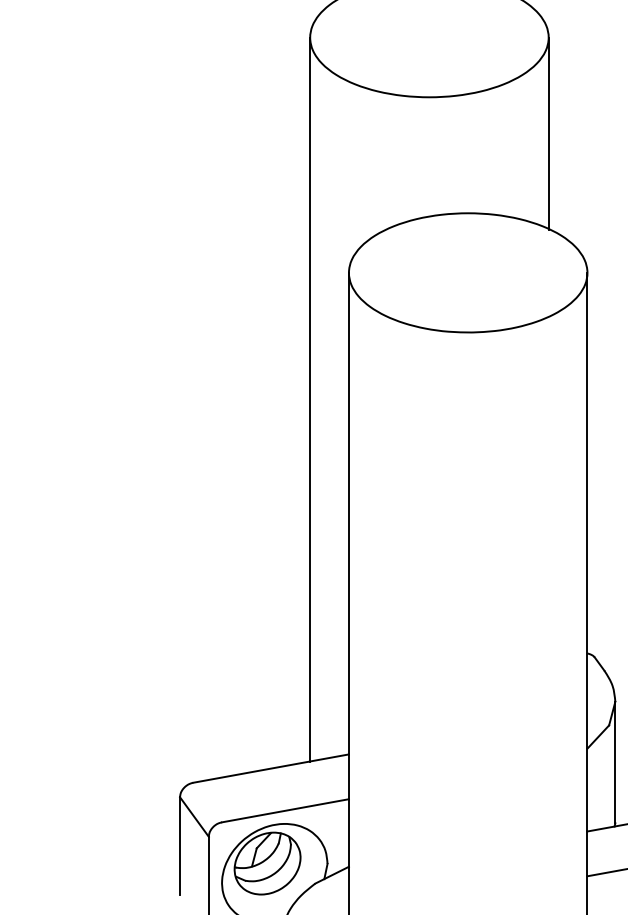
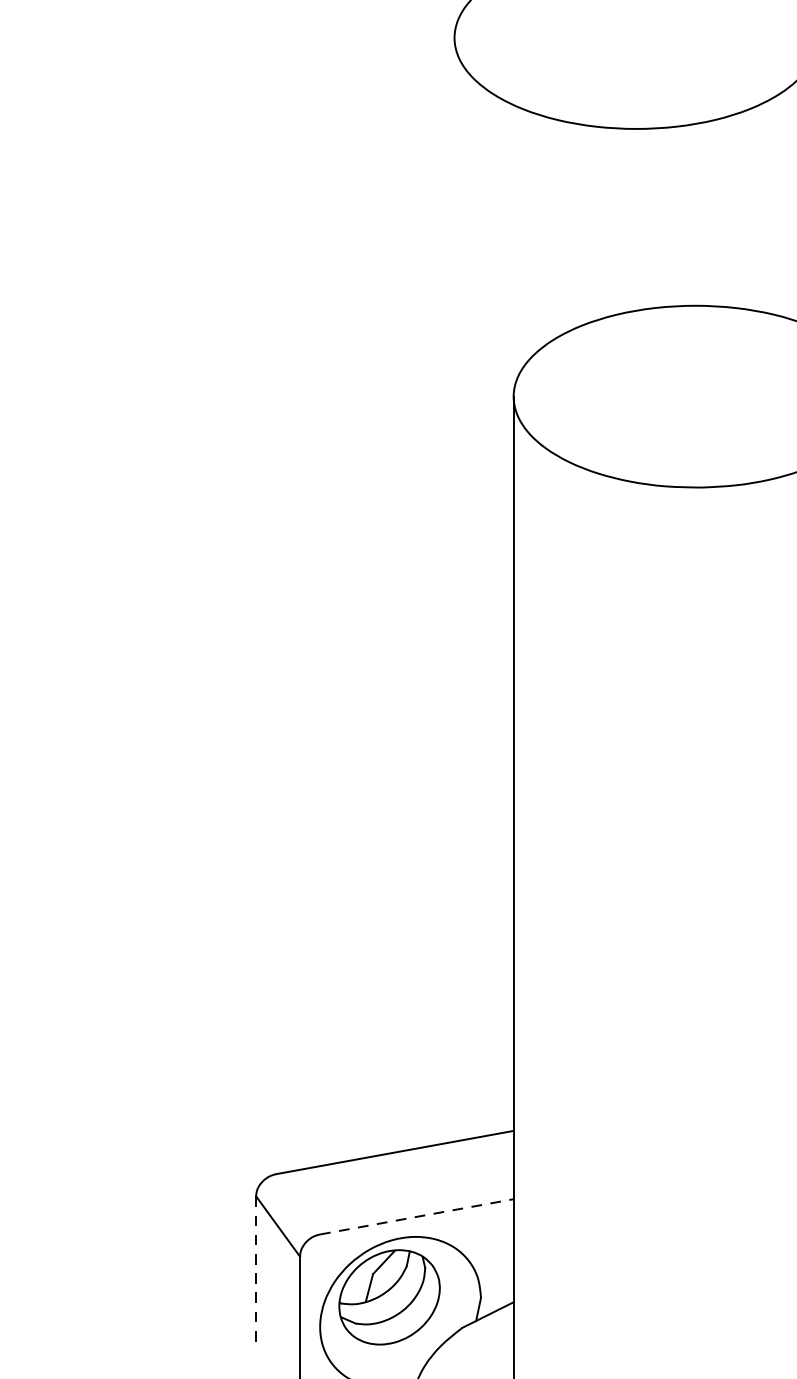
line: (310, 399) -> (455, 589), removed
line: (285, 810) -> (416, 1216), solid -> dashed
line: (180, 845) -> (256, 1269), solid -> dashed

